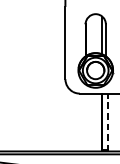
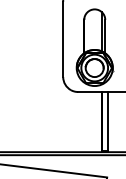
line: (108, 121) -> (107, 121), dashed -> solid

